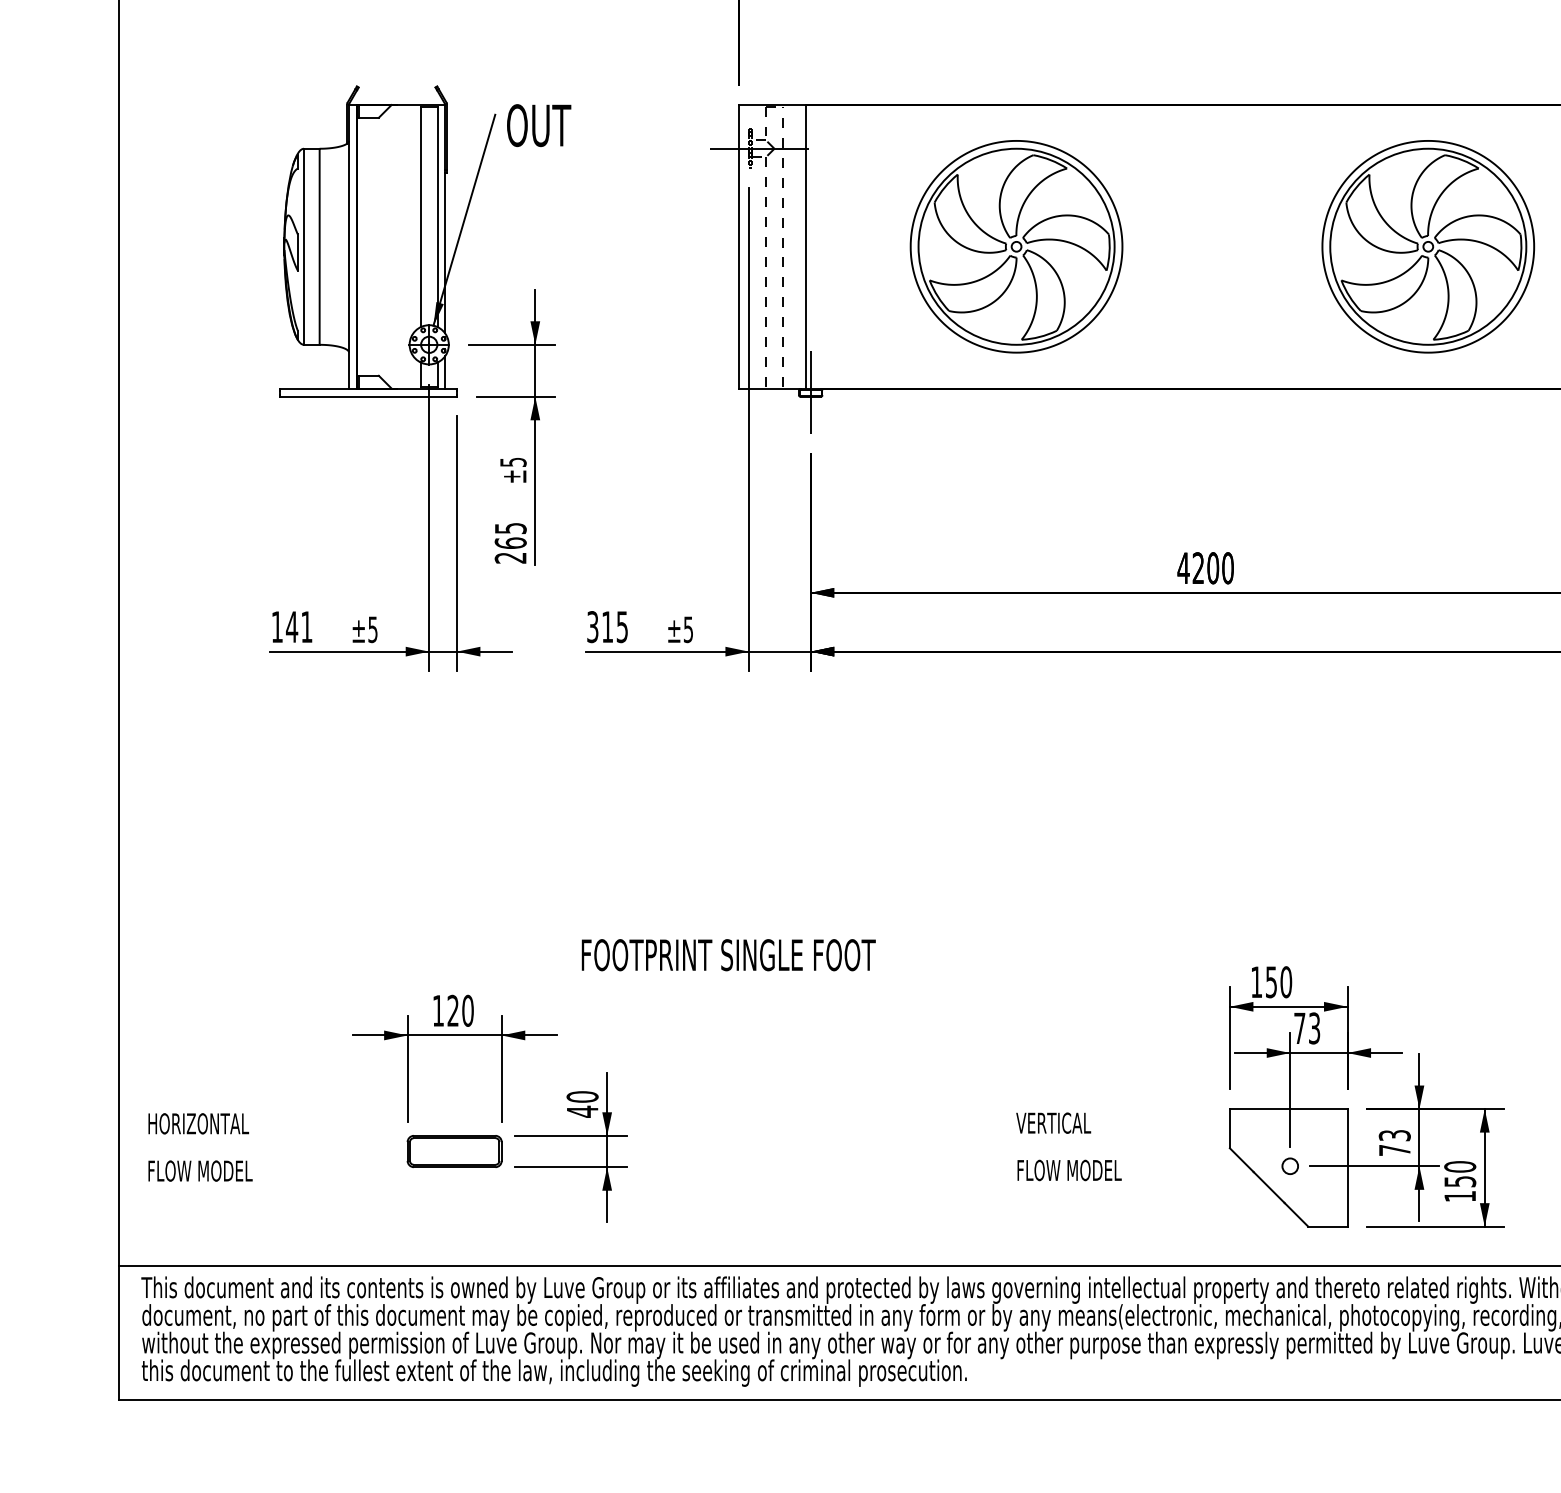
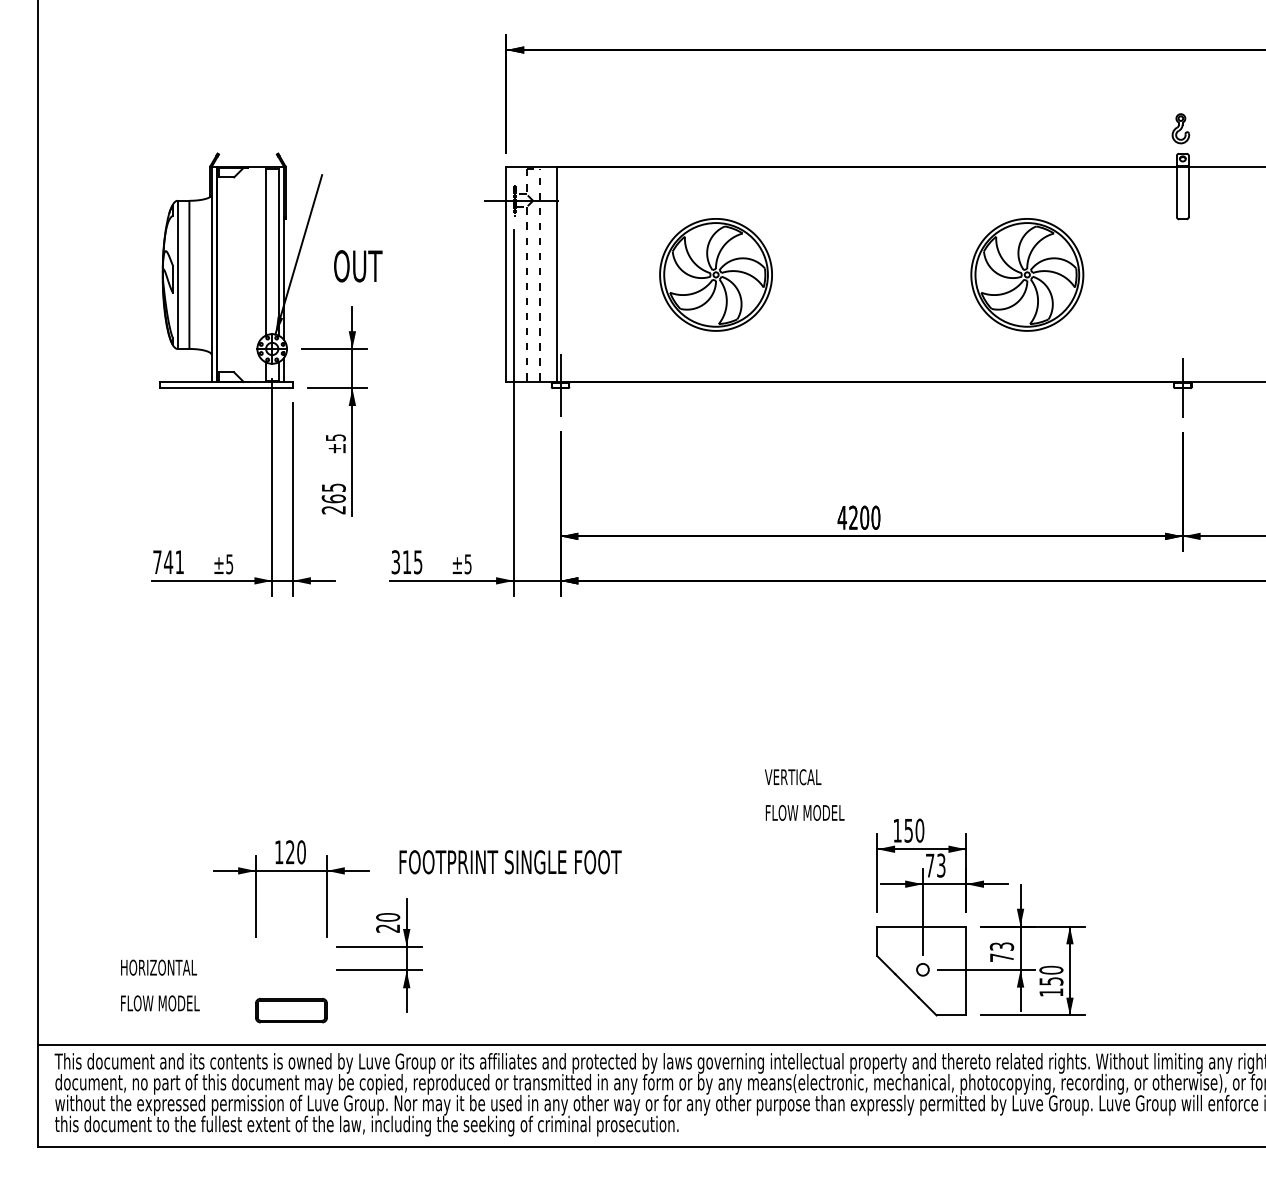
text: (539, 125) -> (358, 266), moved
part: (1015, 246) -> (715, 274), size x0.7
part: (1428, 246) -> (1027, 274), size x0.7
text: (277, 626) -> (157, 561), 141 -> 741
text: (728, 955) -> (510, 862), moved
text: (581, 1111) -> (387, 928), 40 -> 20
text: (1068, 1146) -> (804, 794), moved
text: (200, 1147) -> (160, 985), moved
part: (454, 1151) -> (291, 1010), moved

